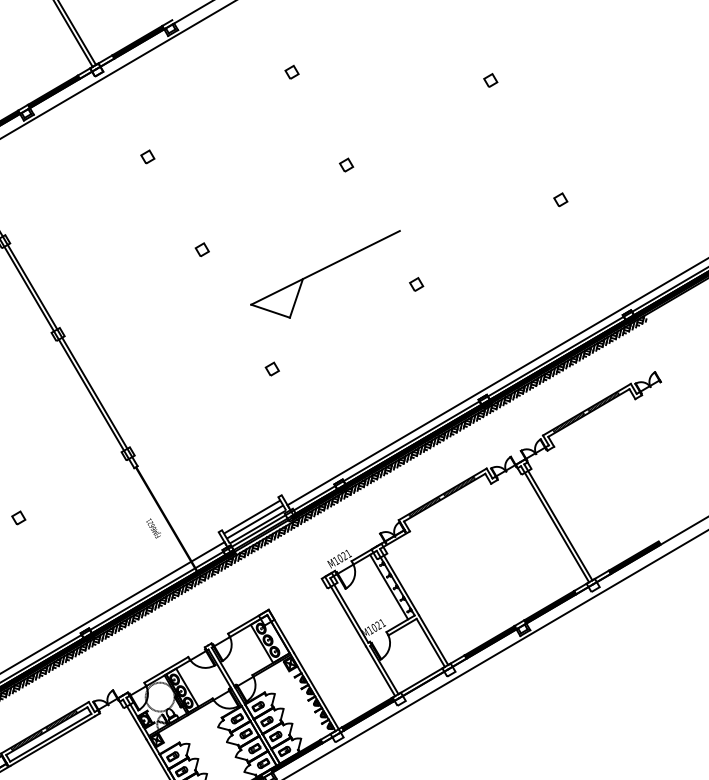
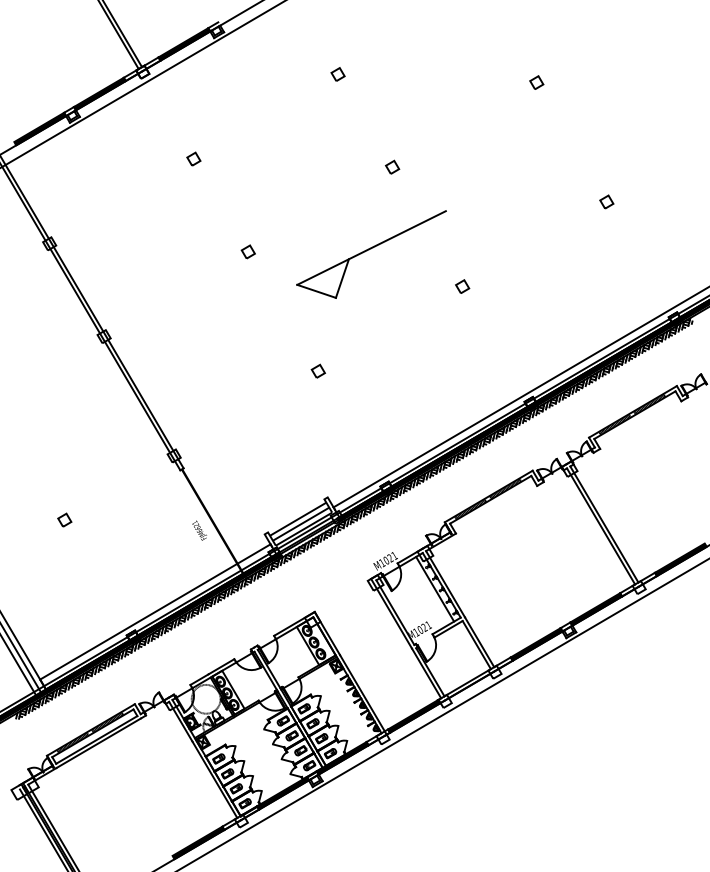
part: (325, 274) -> (371, 254), moved

